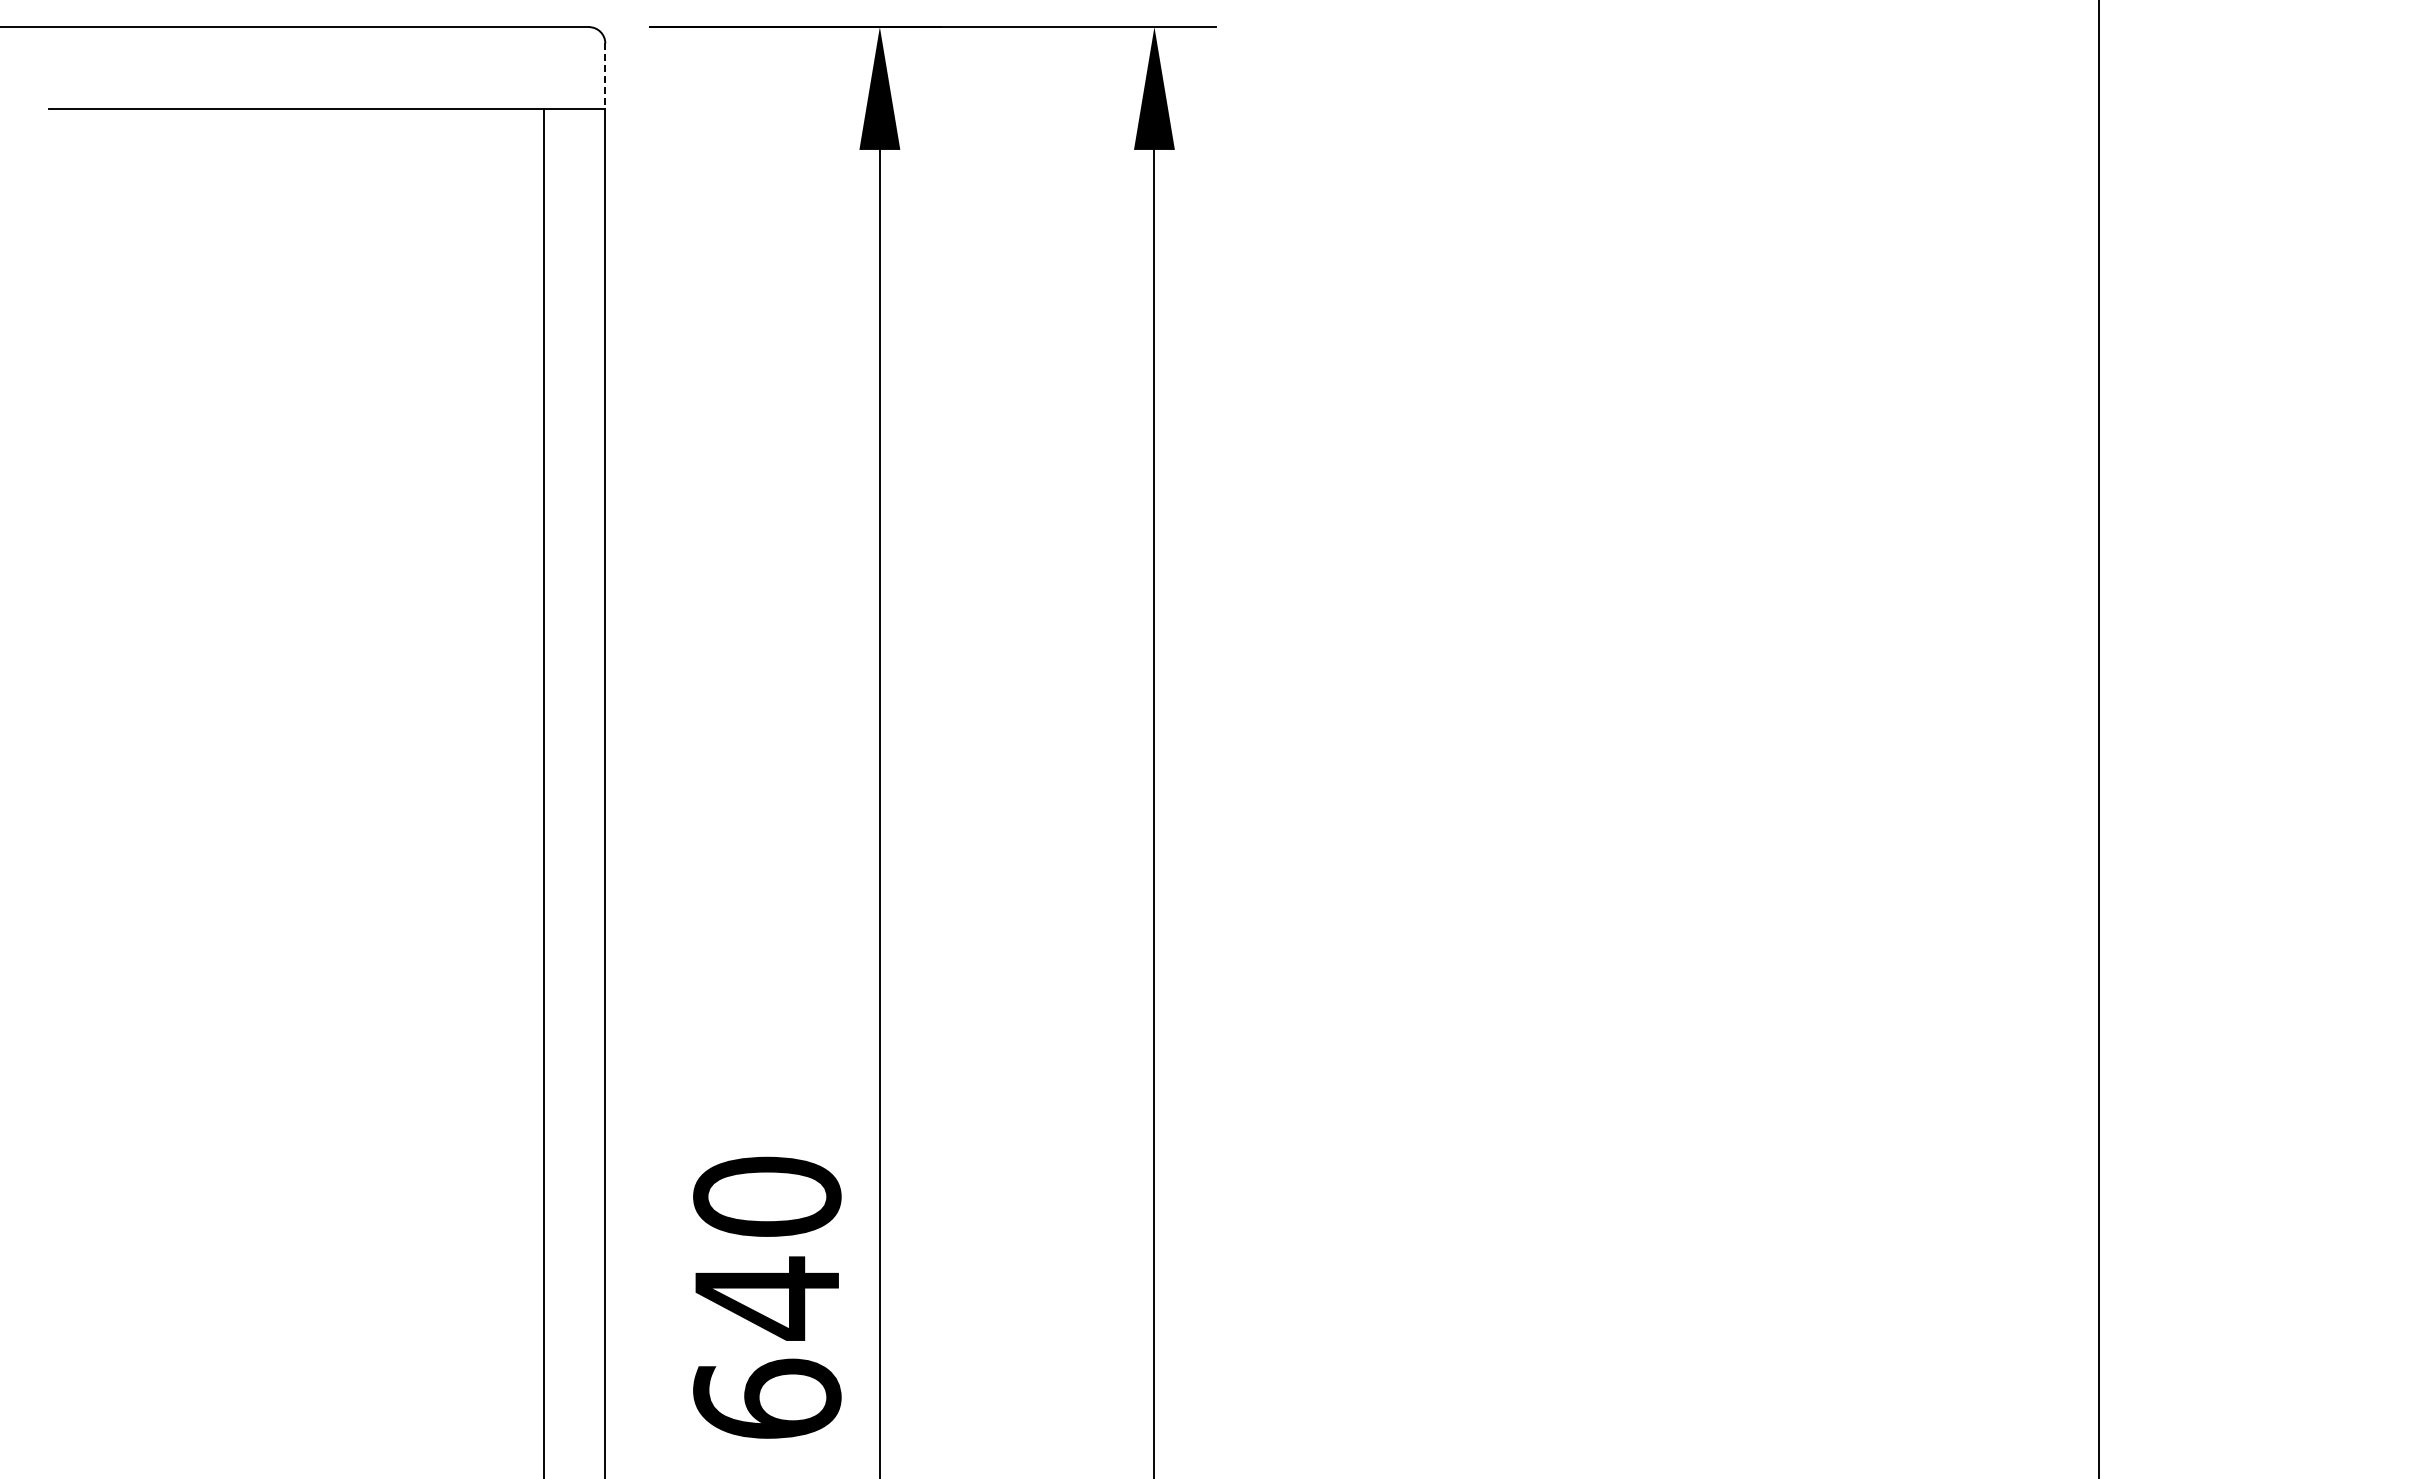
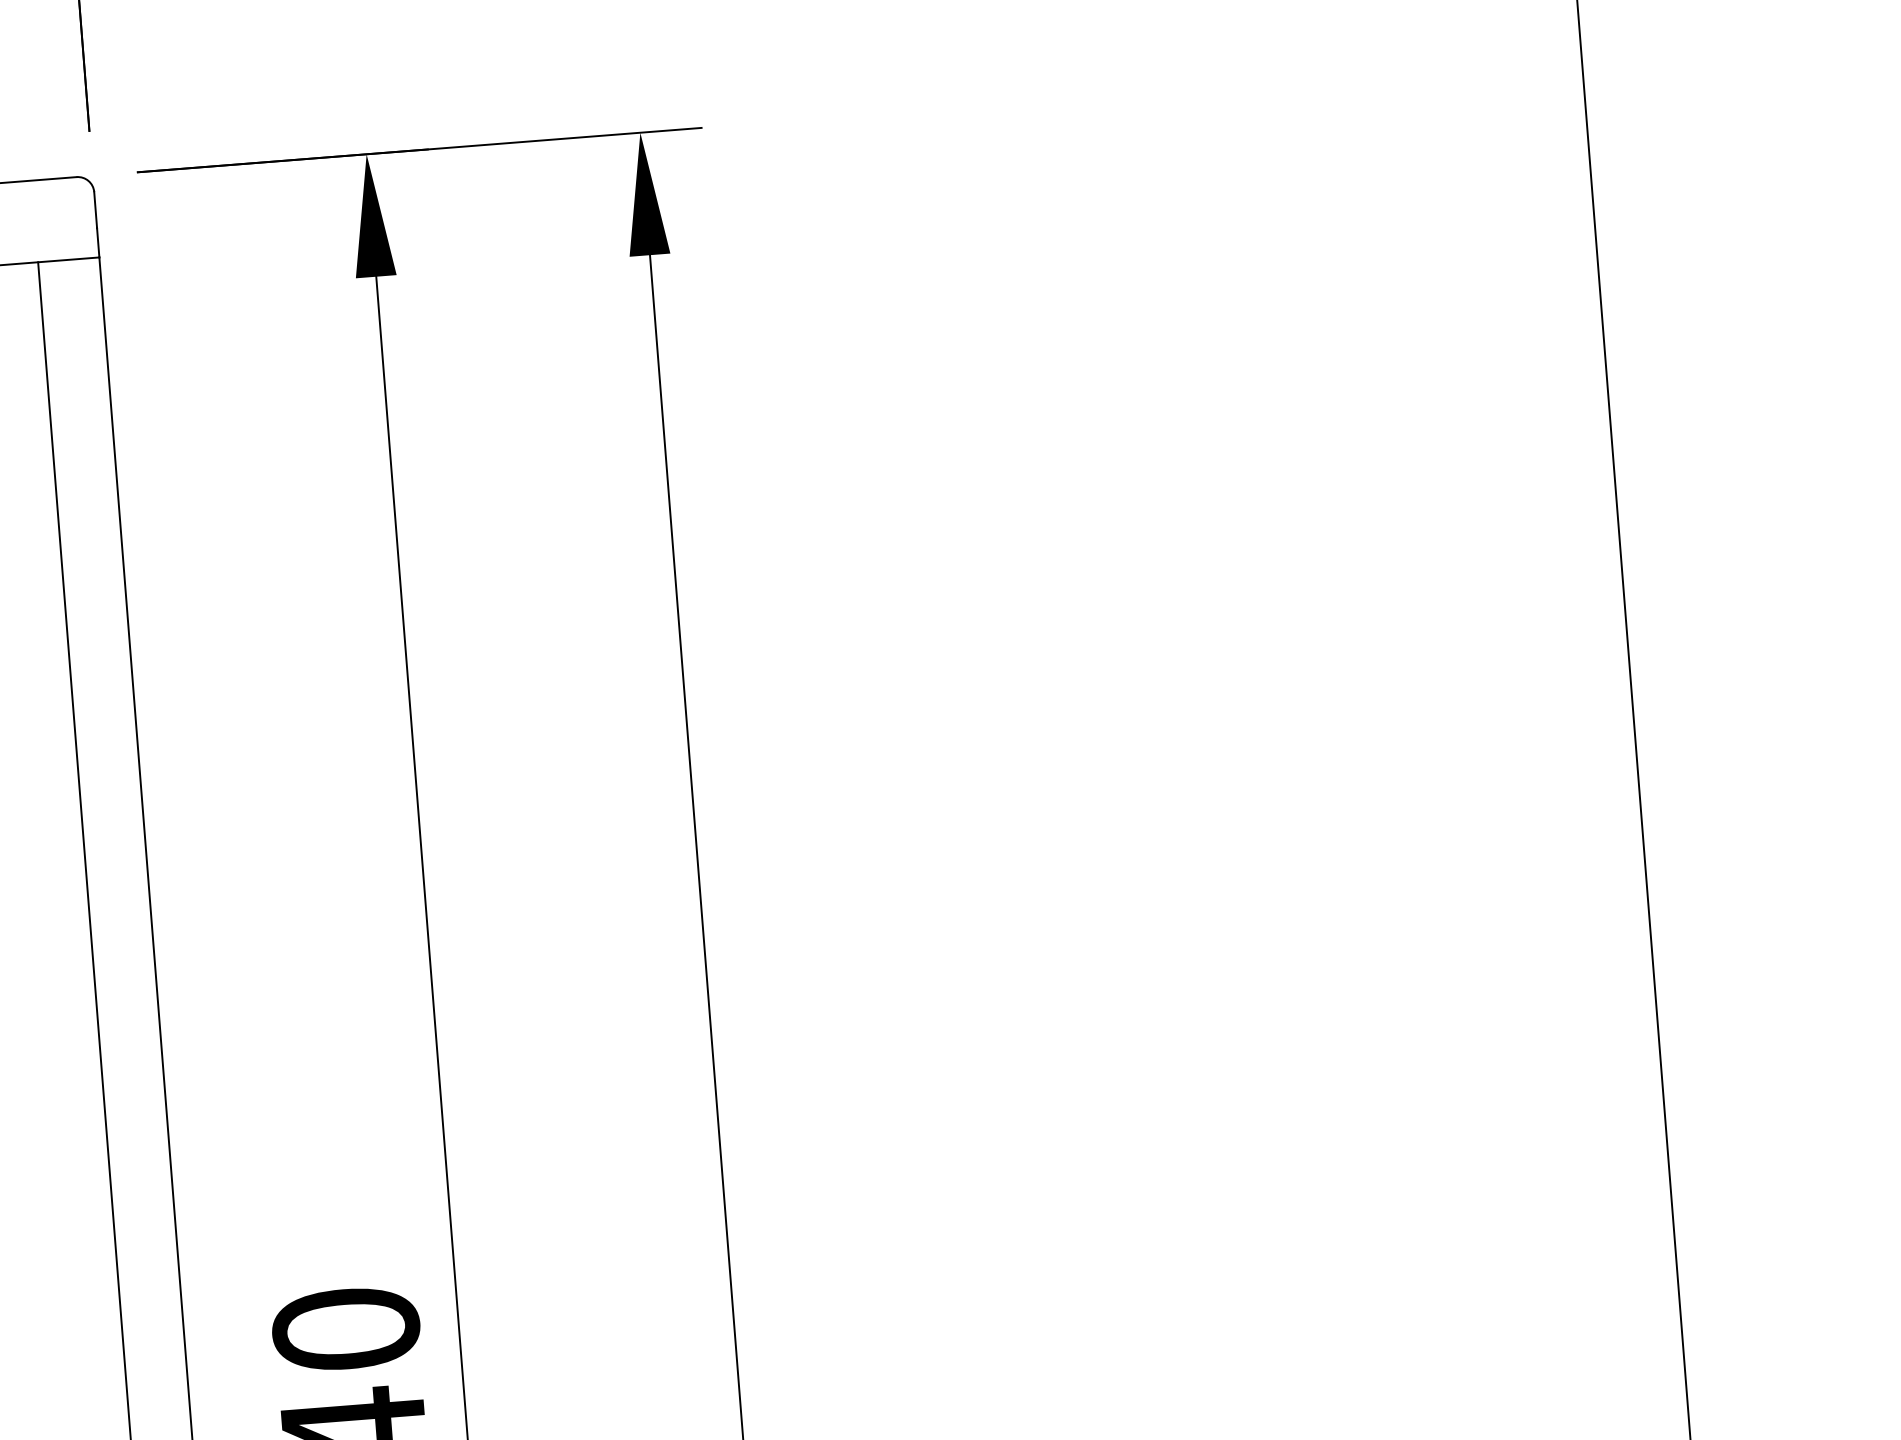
line: (605, 76) -> (96, 225), dashed -> solid

